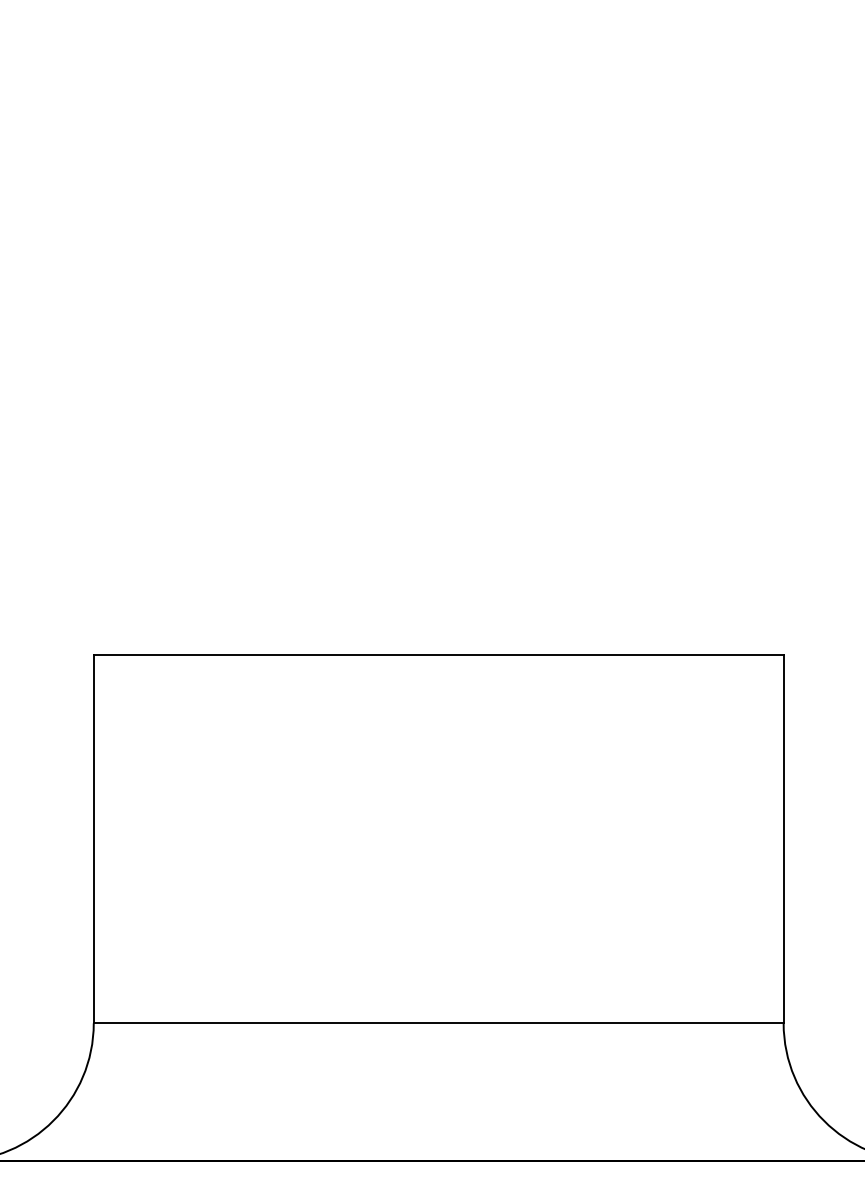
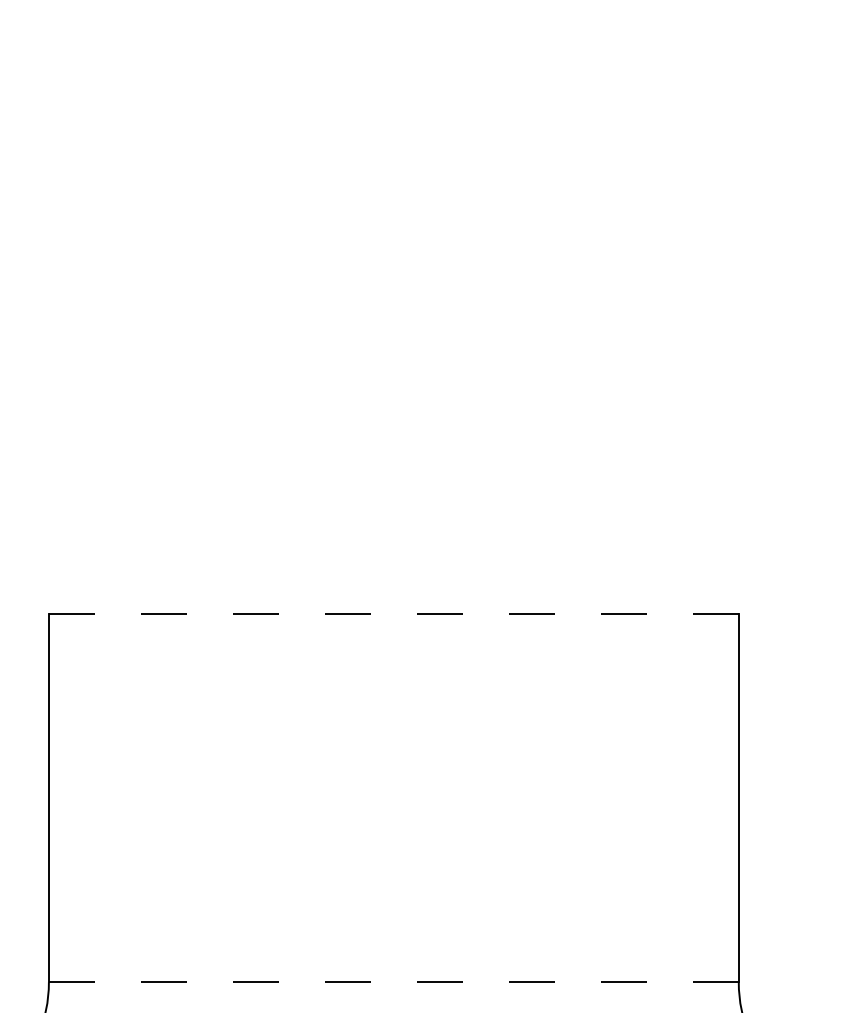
line: (438, 655) -> (393, 614), solid -> dashed
line: (438, 1023) -> (393, 982), solid -> dashed

